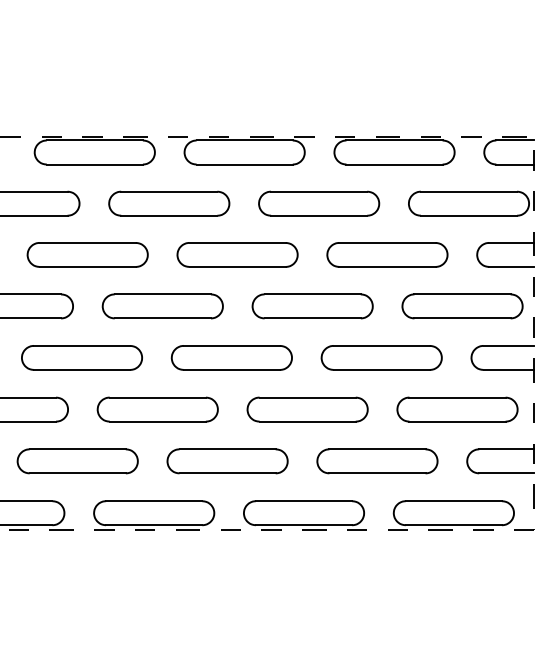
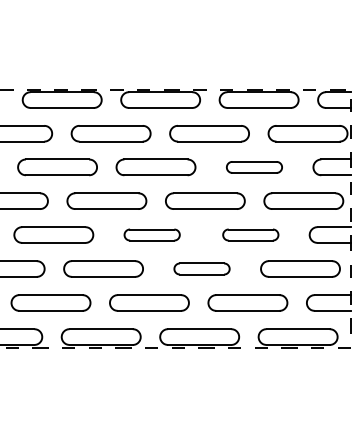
part: (387, 255) -> (254, 167), size x0.7
part: (230, 357) -> (151, 234), size x0.7
part: (381, 357) -> (250, 234), size x0.7
part: (306, 408) -> (201, 268), size x0.7

